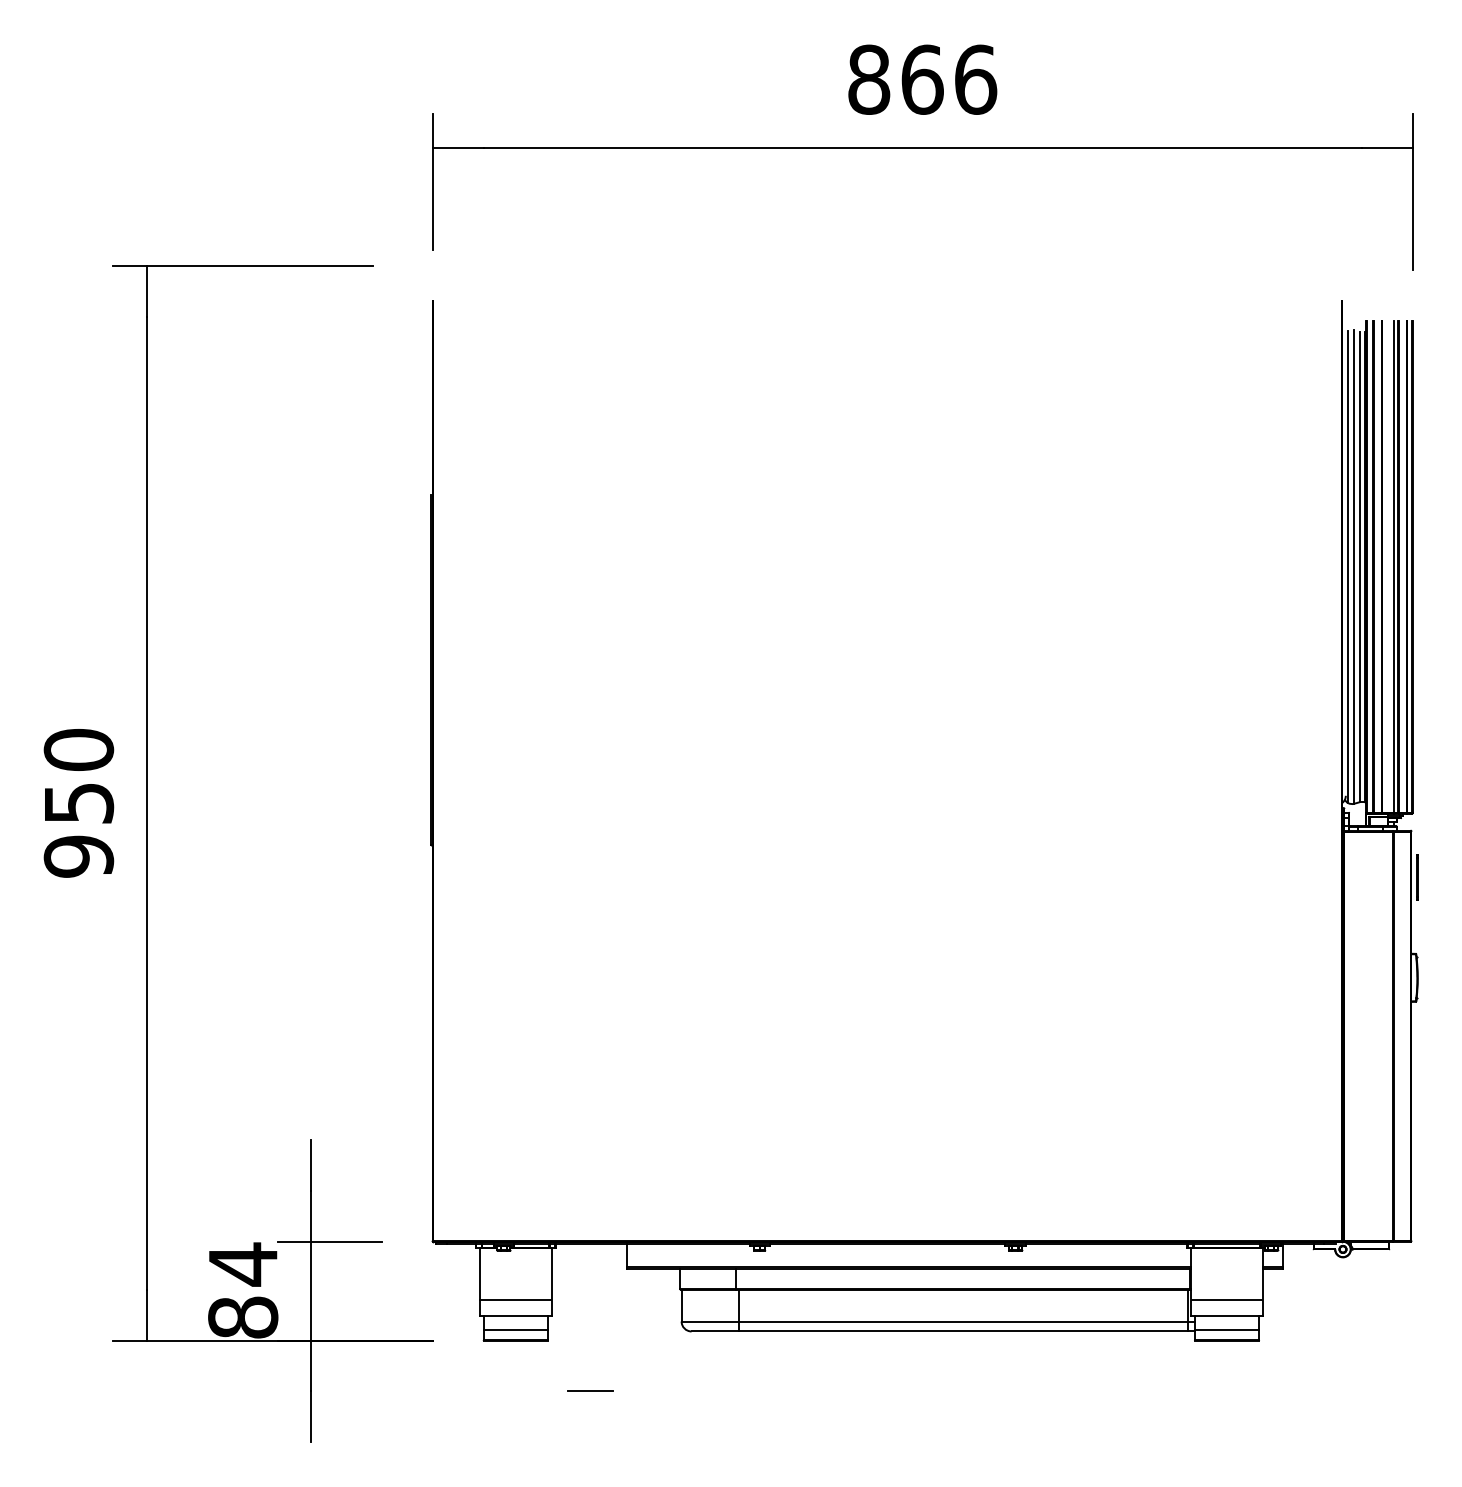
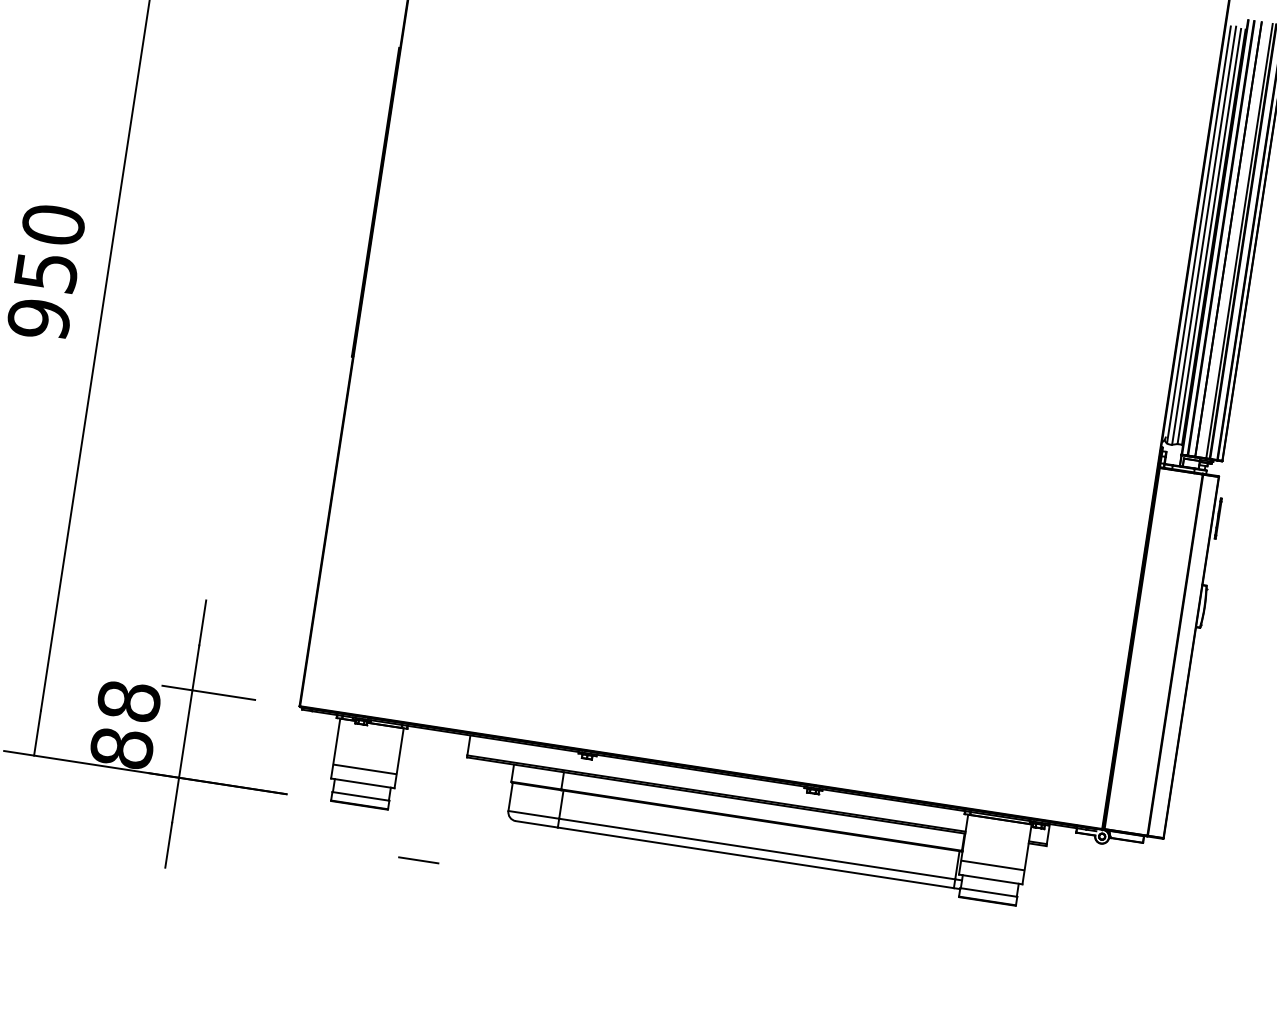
text: (243, 1264) -> (129, 701), 84 -> 88

